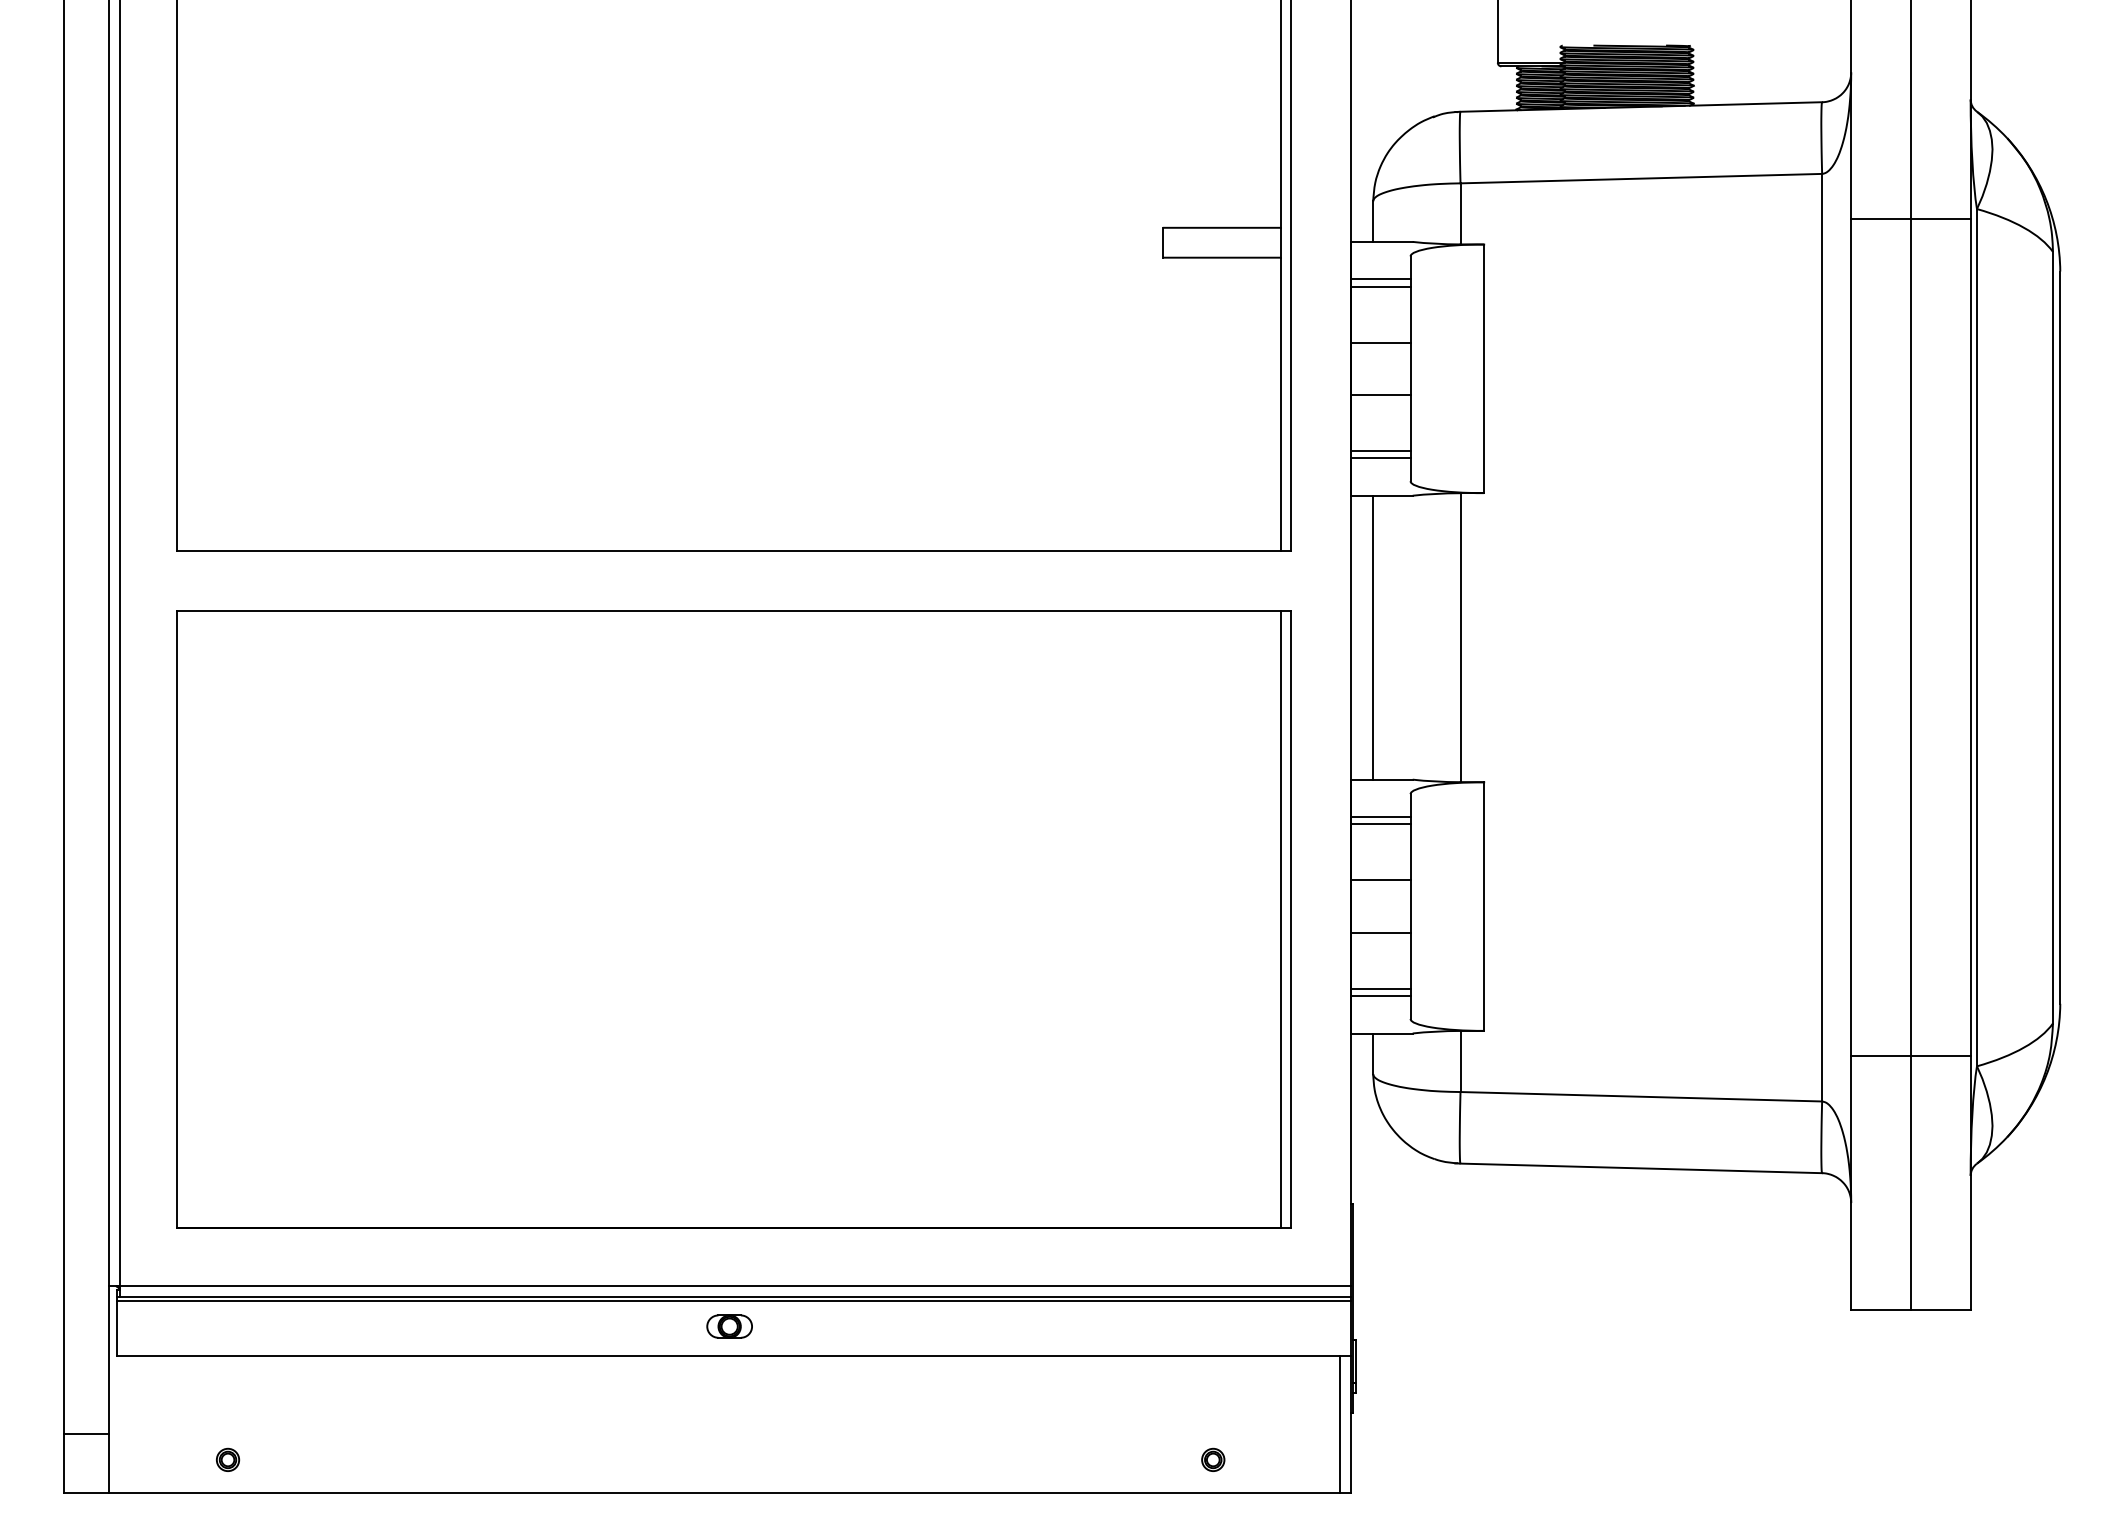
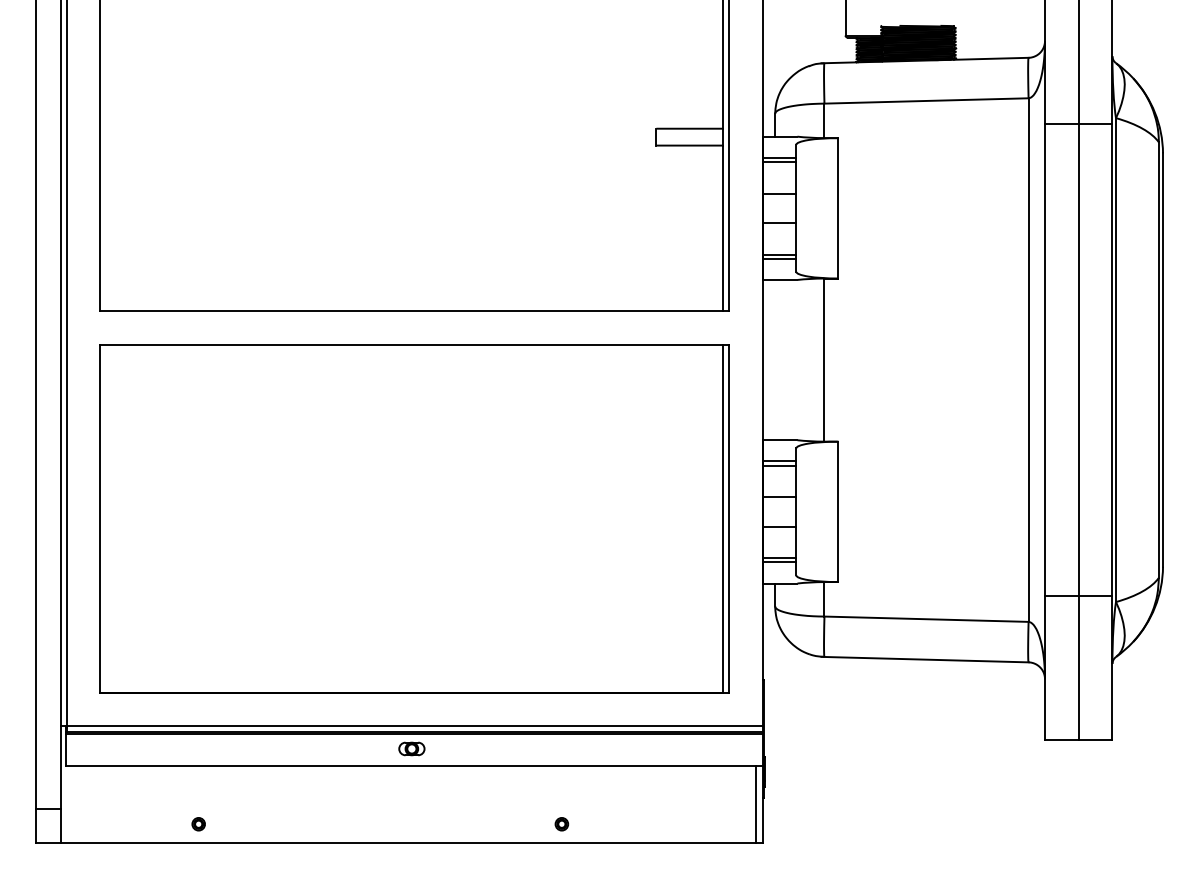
line: (1373, 638) -> (775, 360), removed
part: (227, 1460) -> (198, 824), moved
part: (1212, 1460) -> (561, 824), moved

